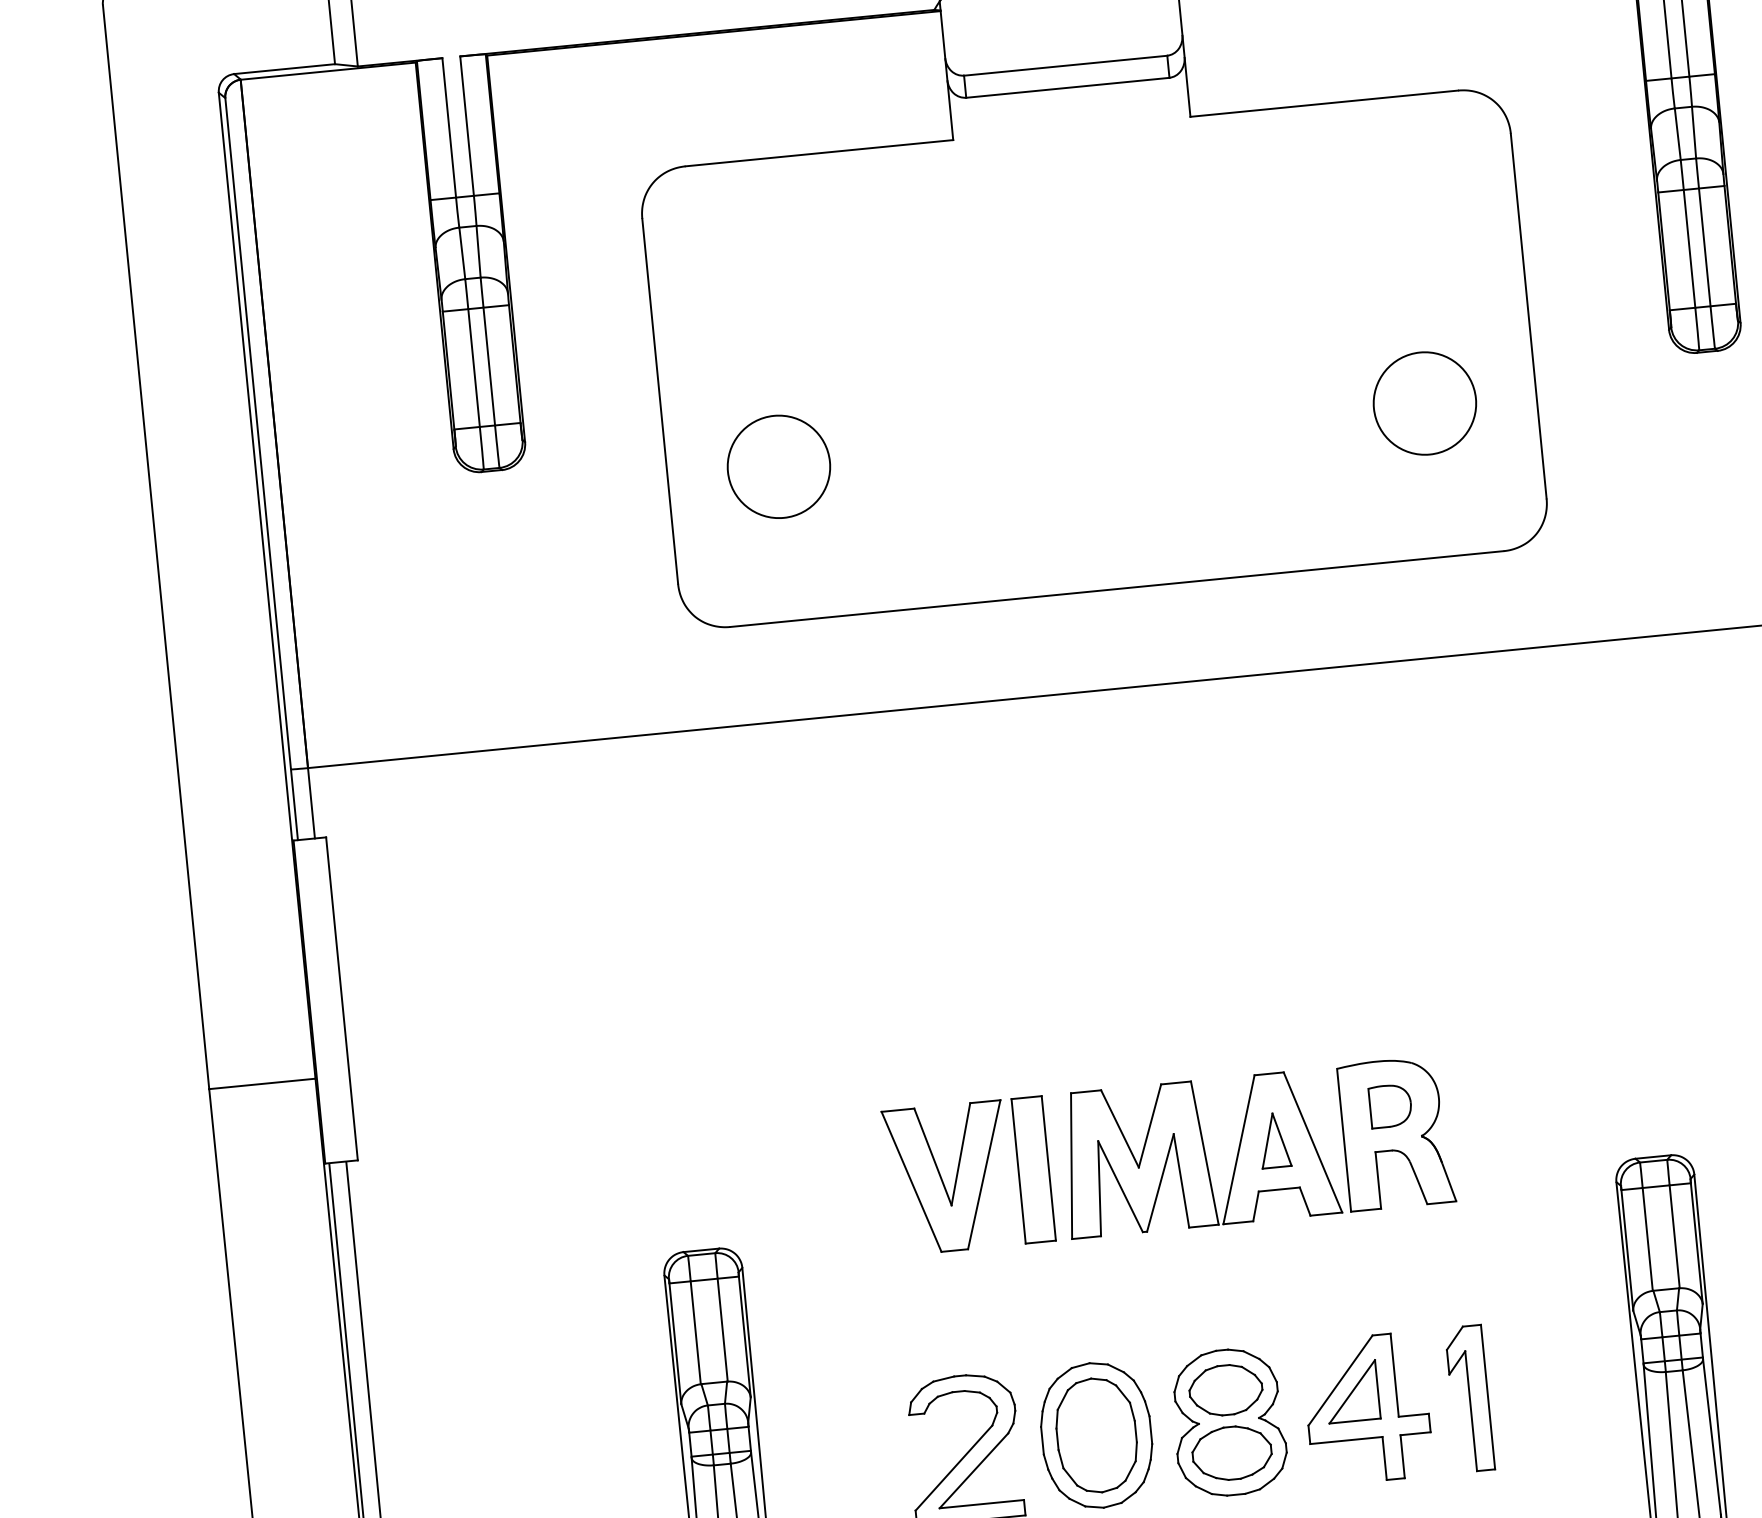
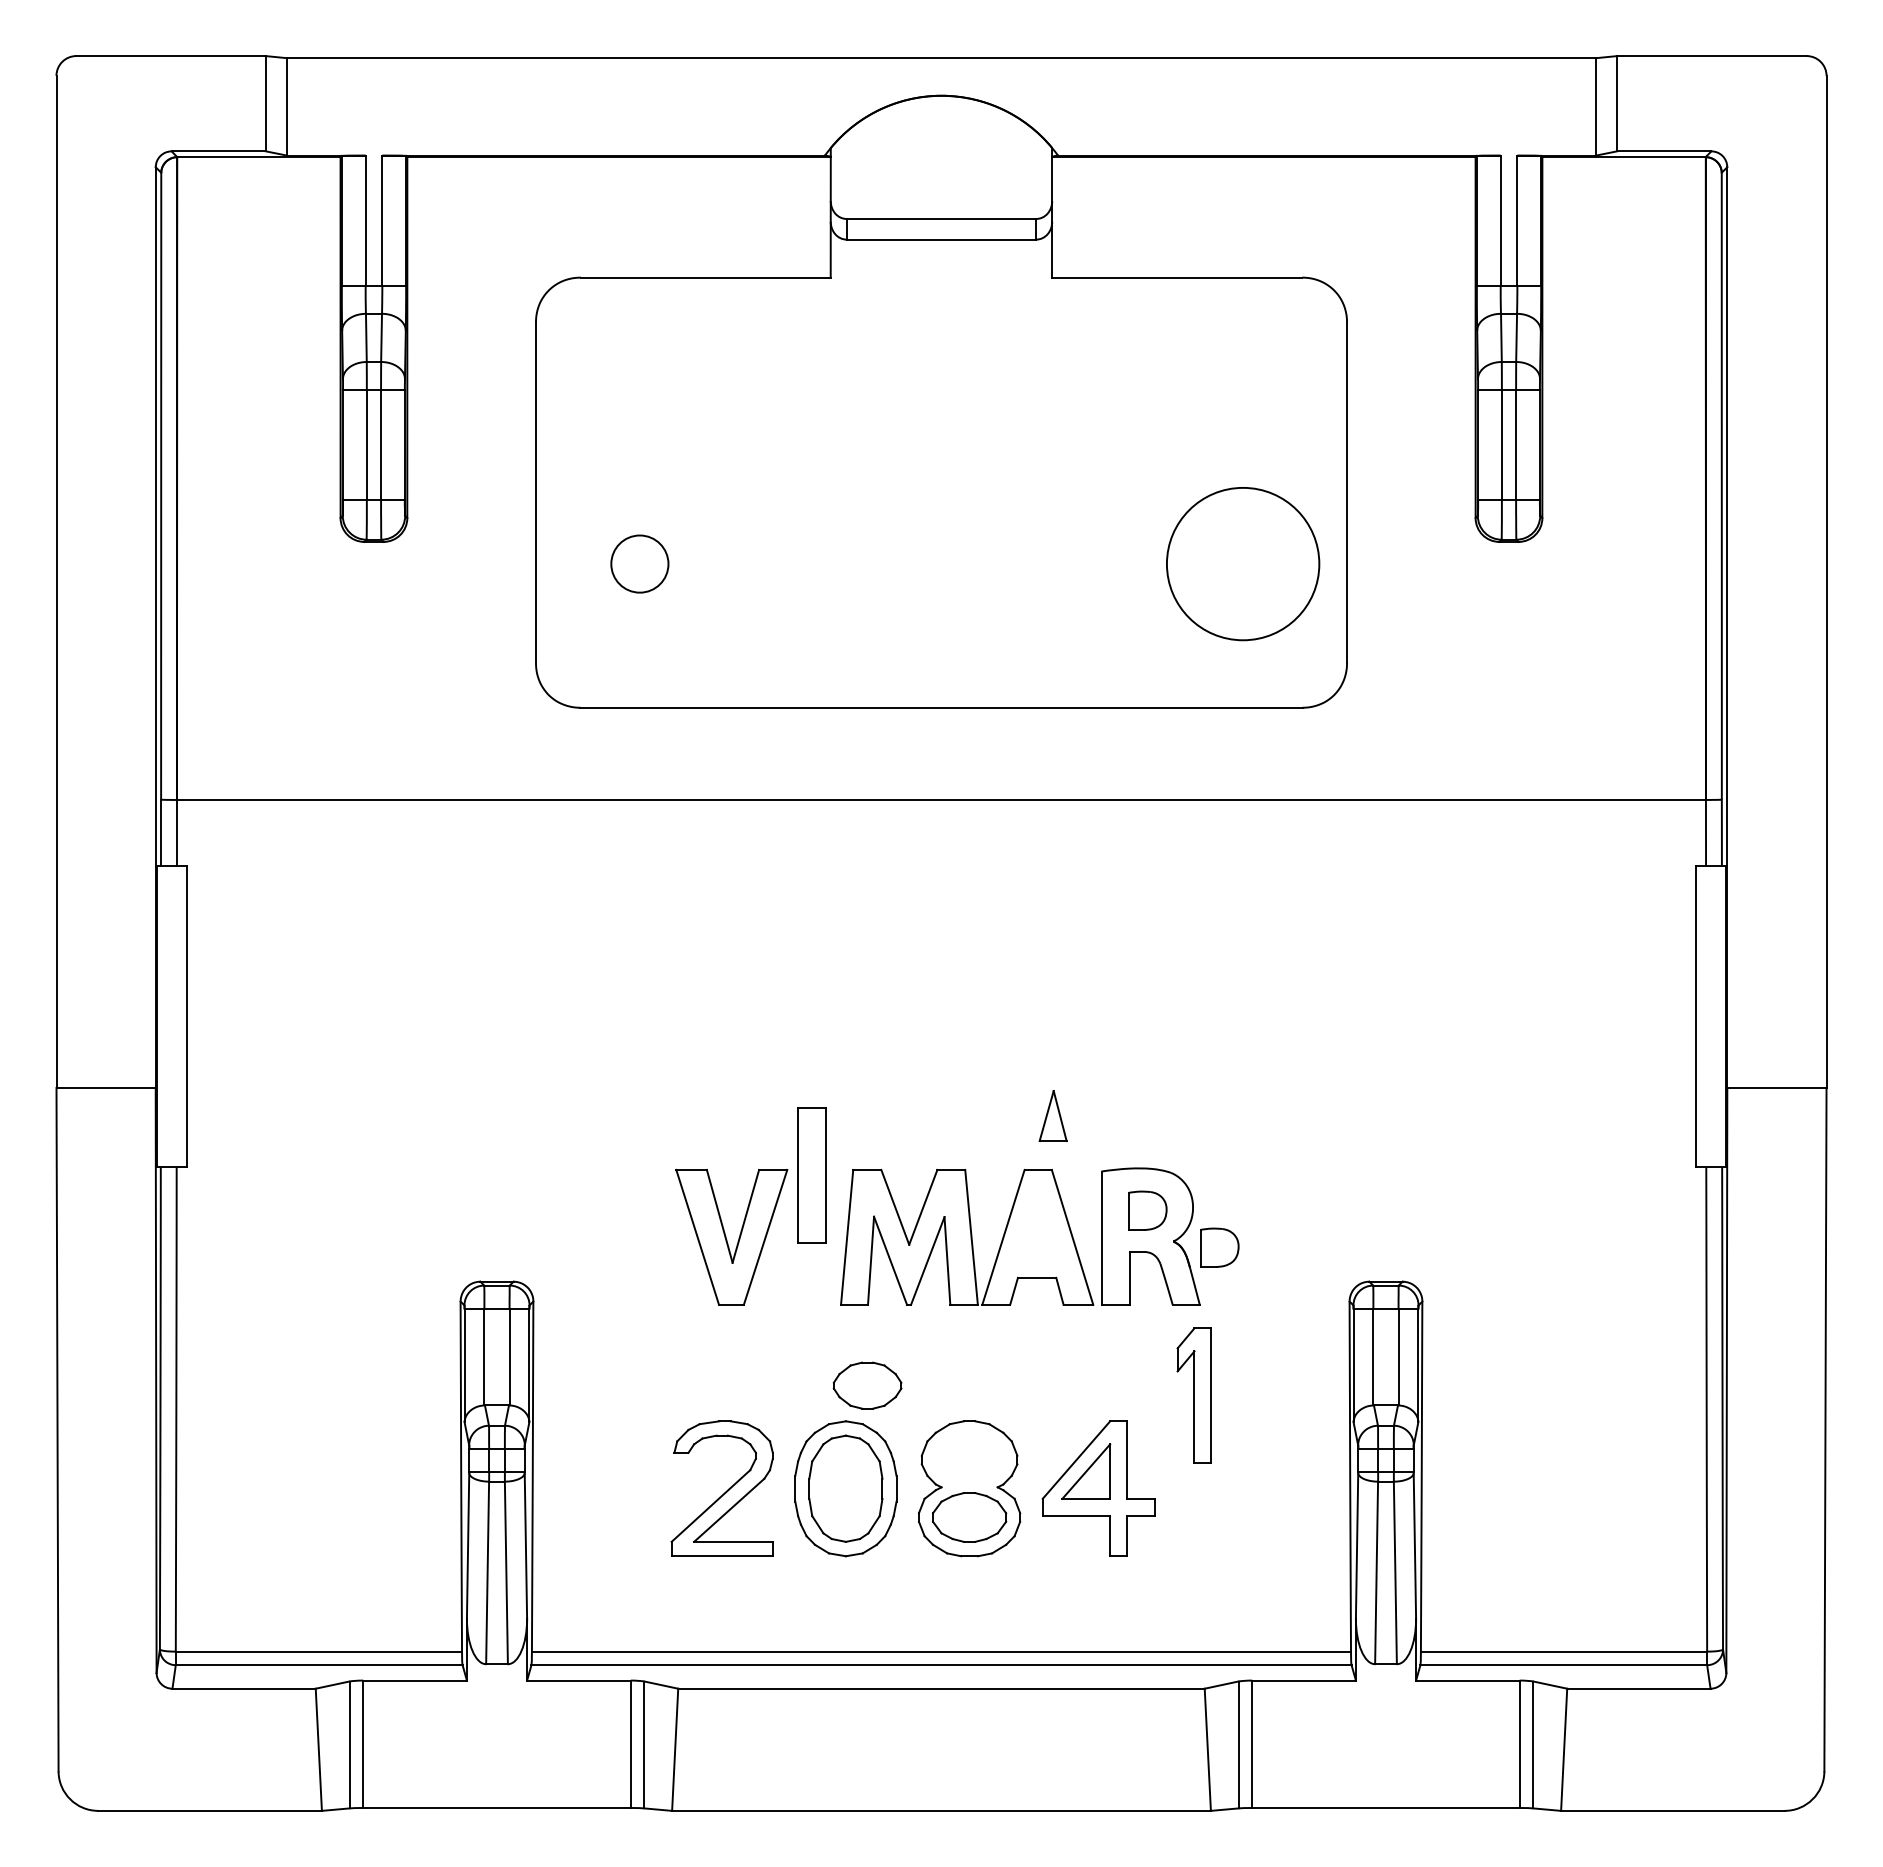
circle: (1424, 402) -> (1242, 563), size x1.6
circle: (778, 466) -> (639, 563), size x0.6
part: (1471, 1137) -> (1219, 1247), added
part: (1273, 1141) -> (1052, 1116), moved
part: (1033, 1170) -> (811, 1175), moved
part: (1225, 1390) -> (867, 1385), moved
part: (1468, 1398) -> (1193, 1395), moved

